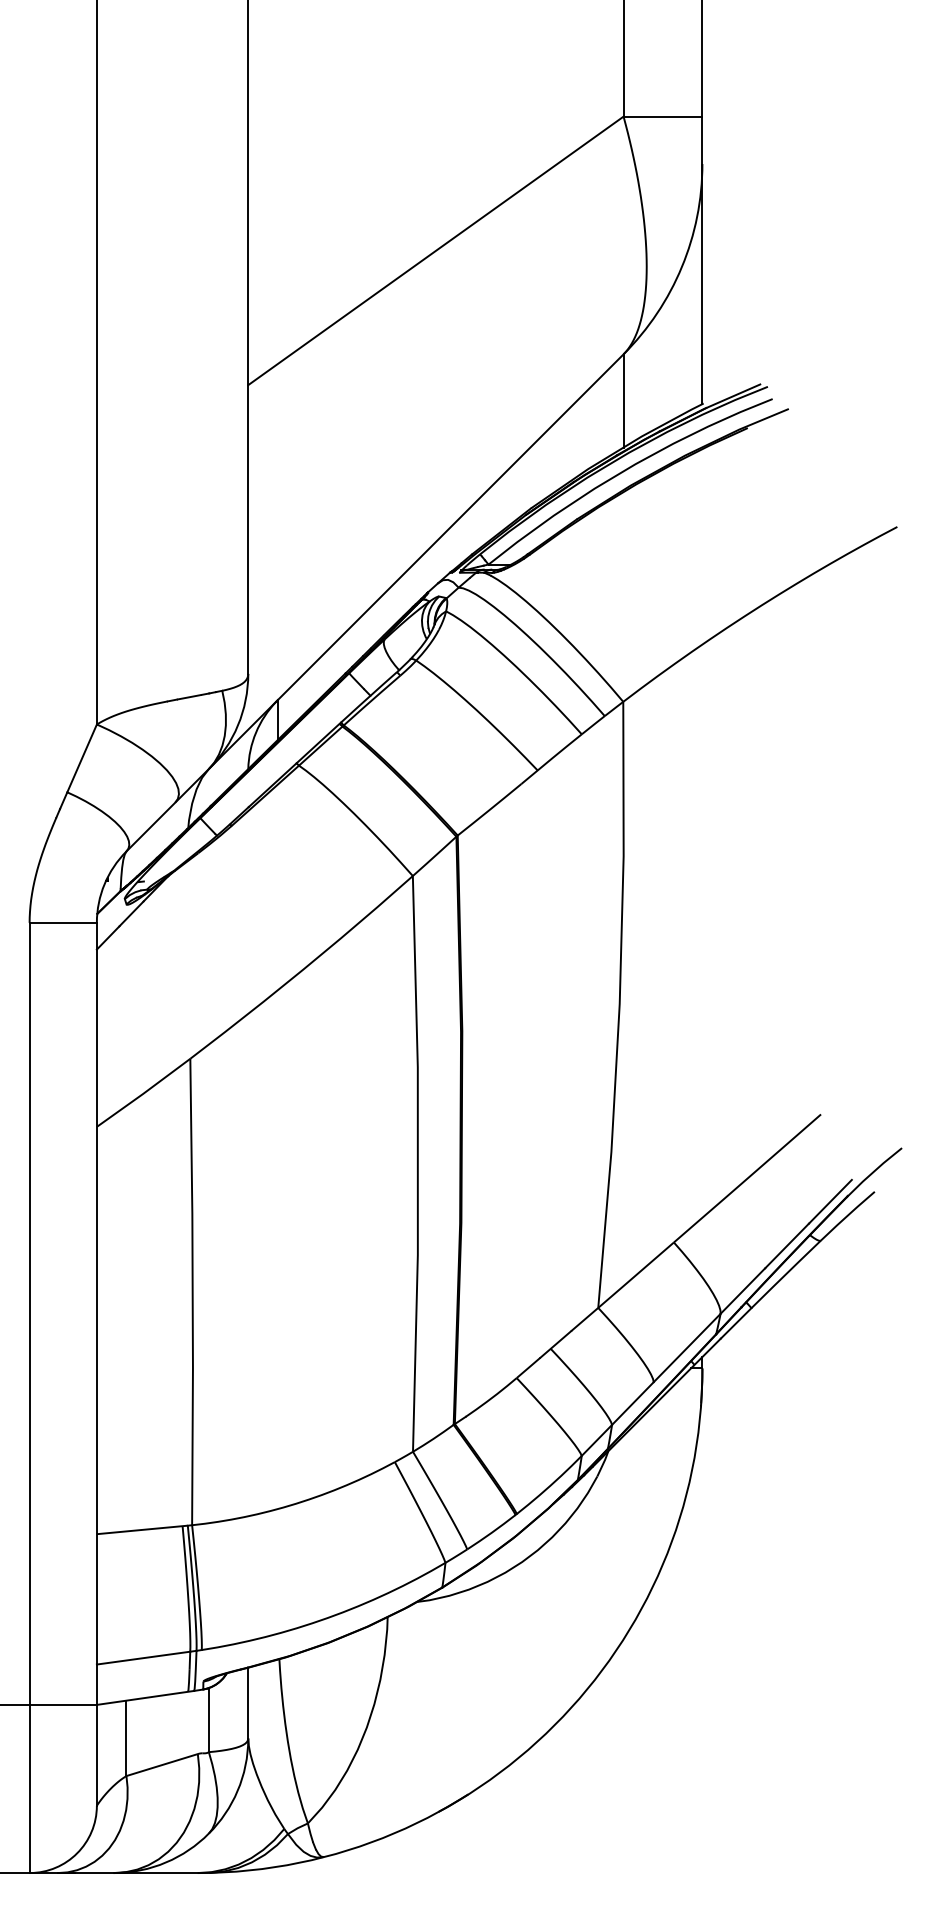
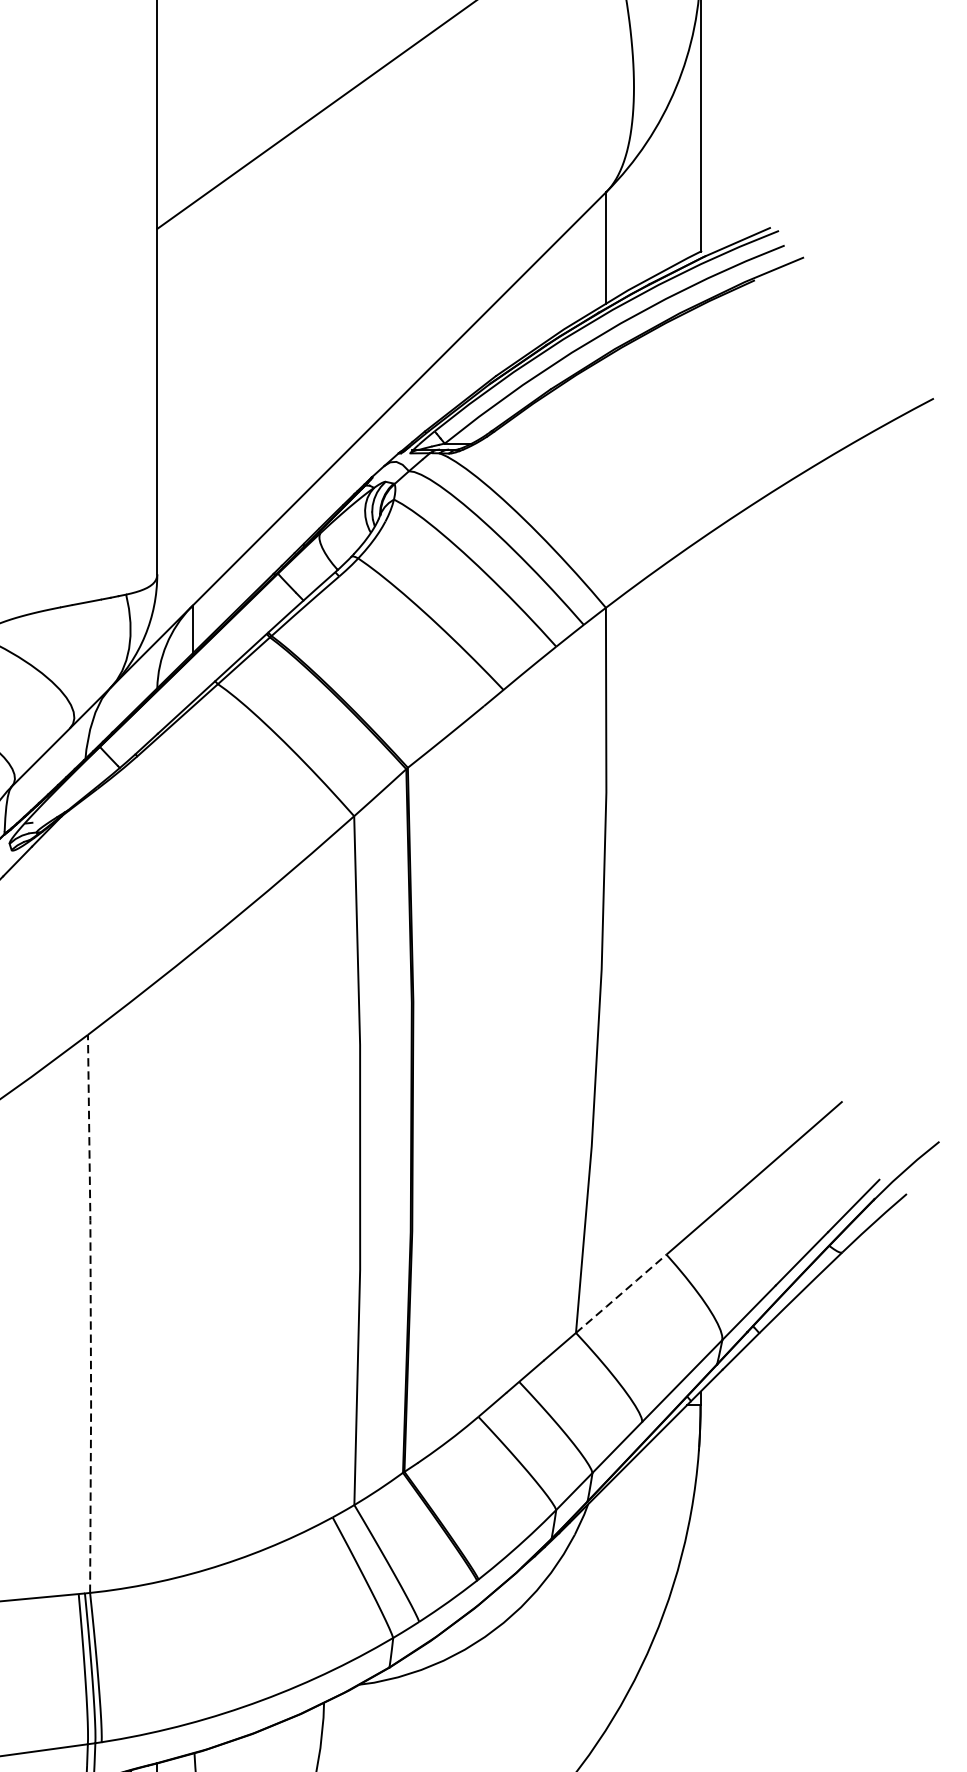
line: (636, 1275) -> (621, 1294), solid -> dashed
line: (192, 1291) -> (90, 1313), solid -> dashed

